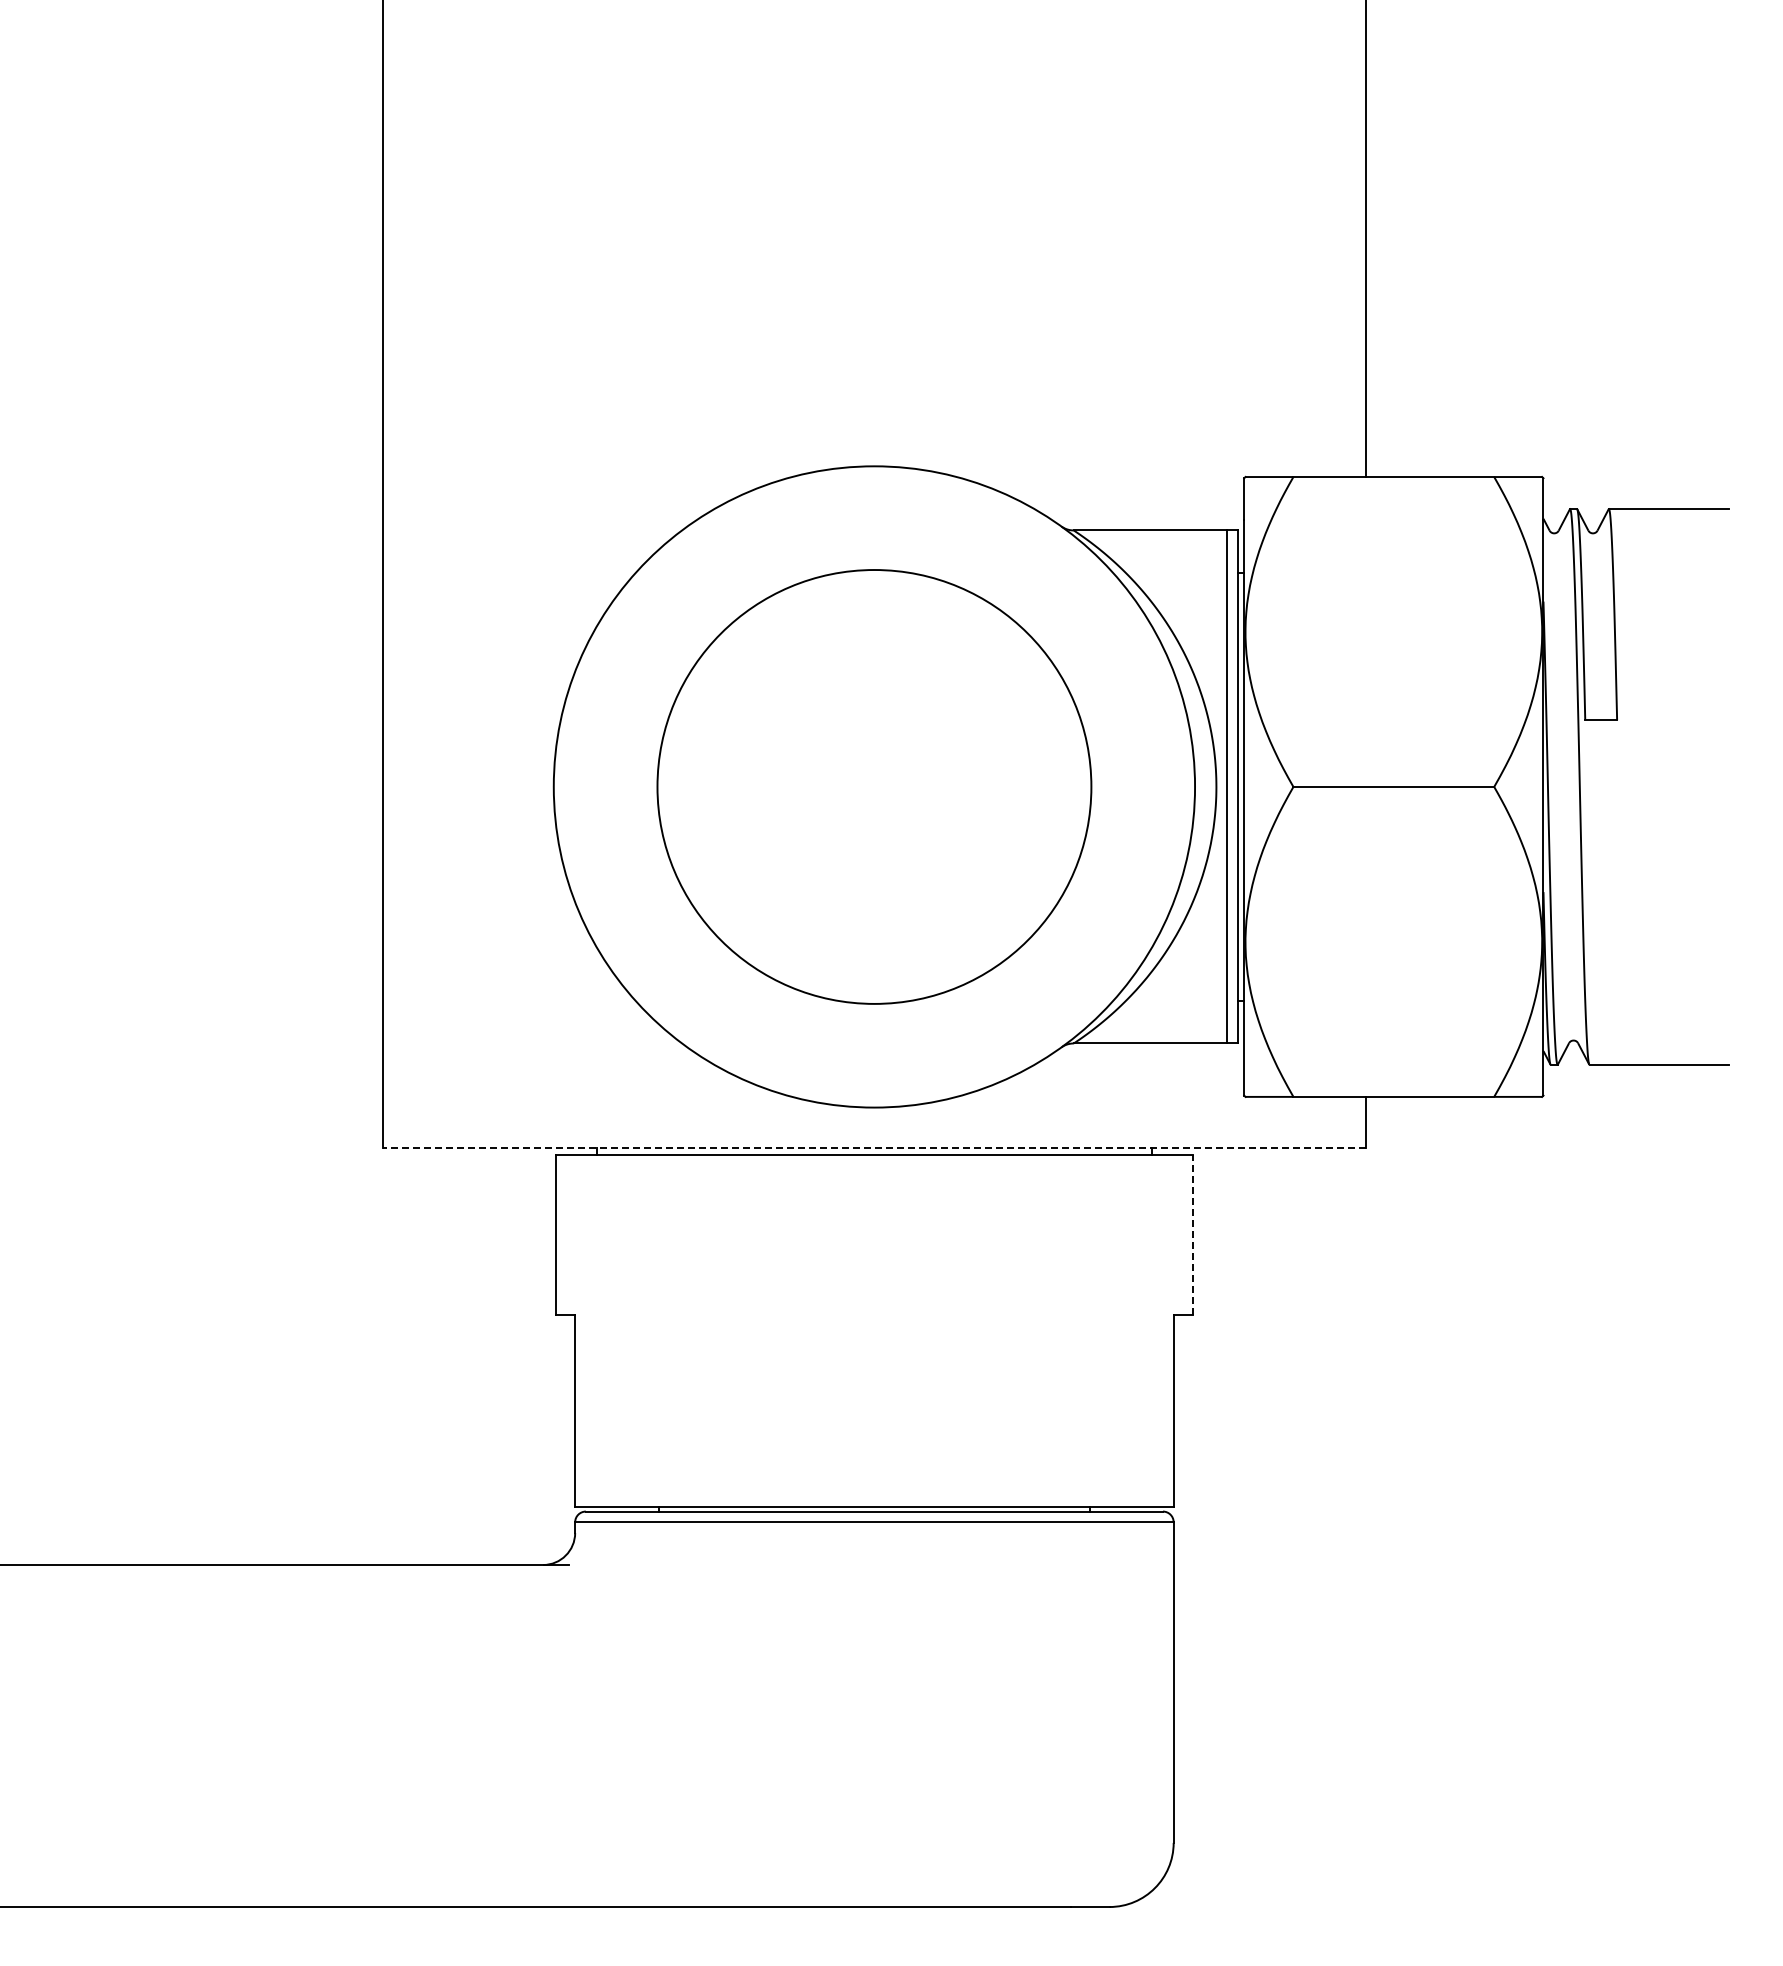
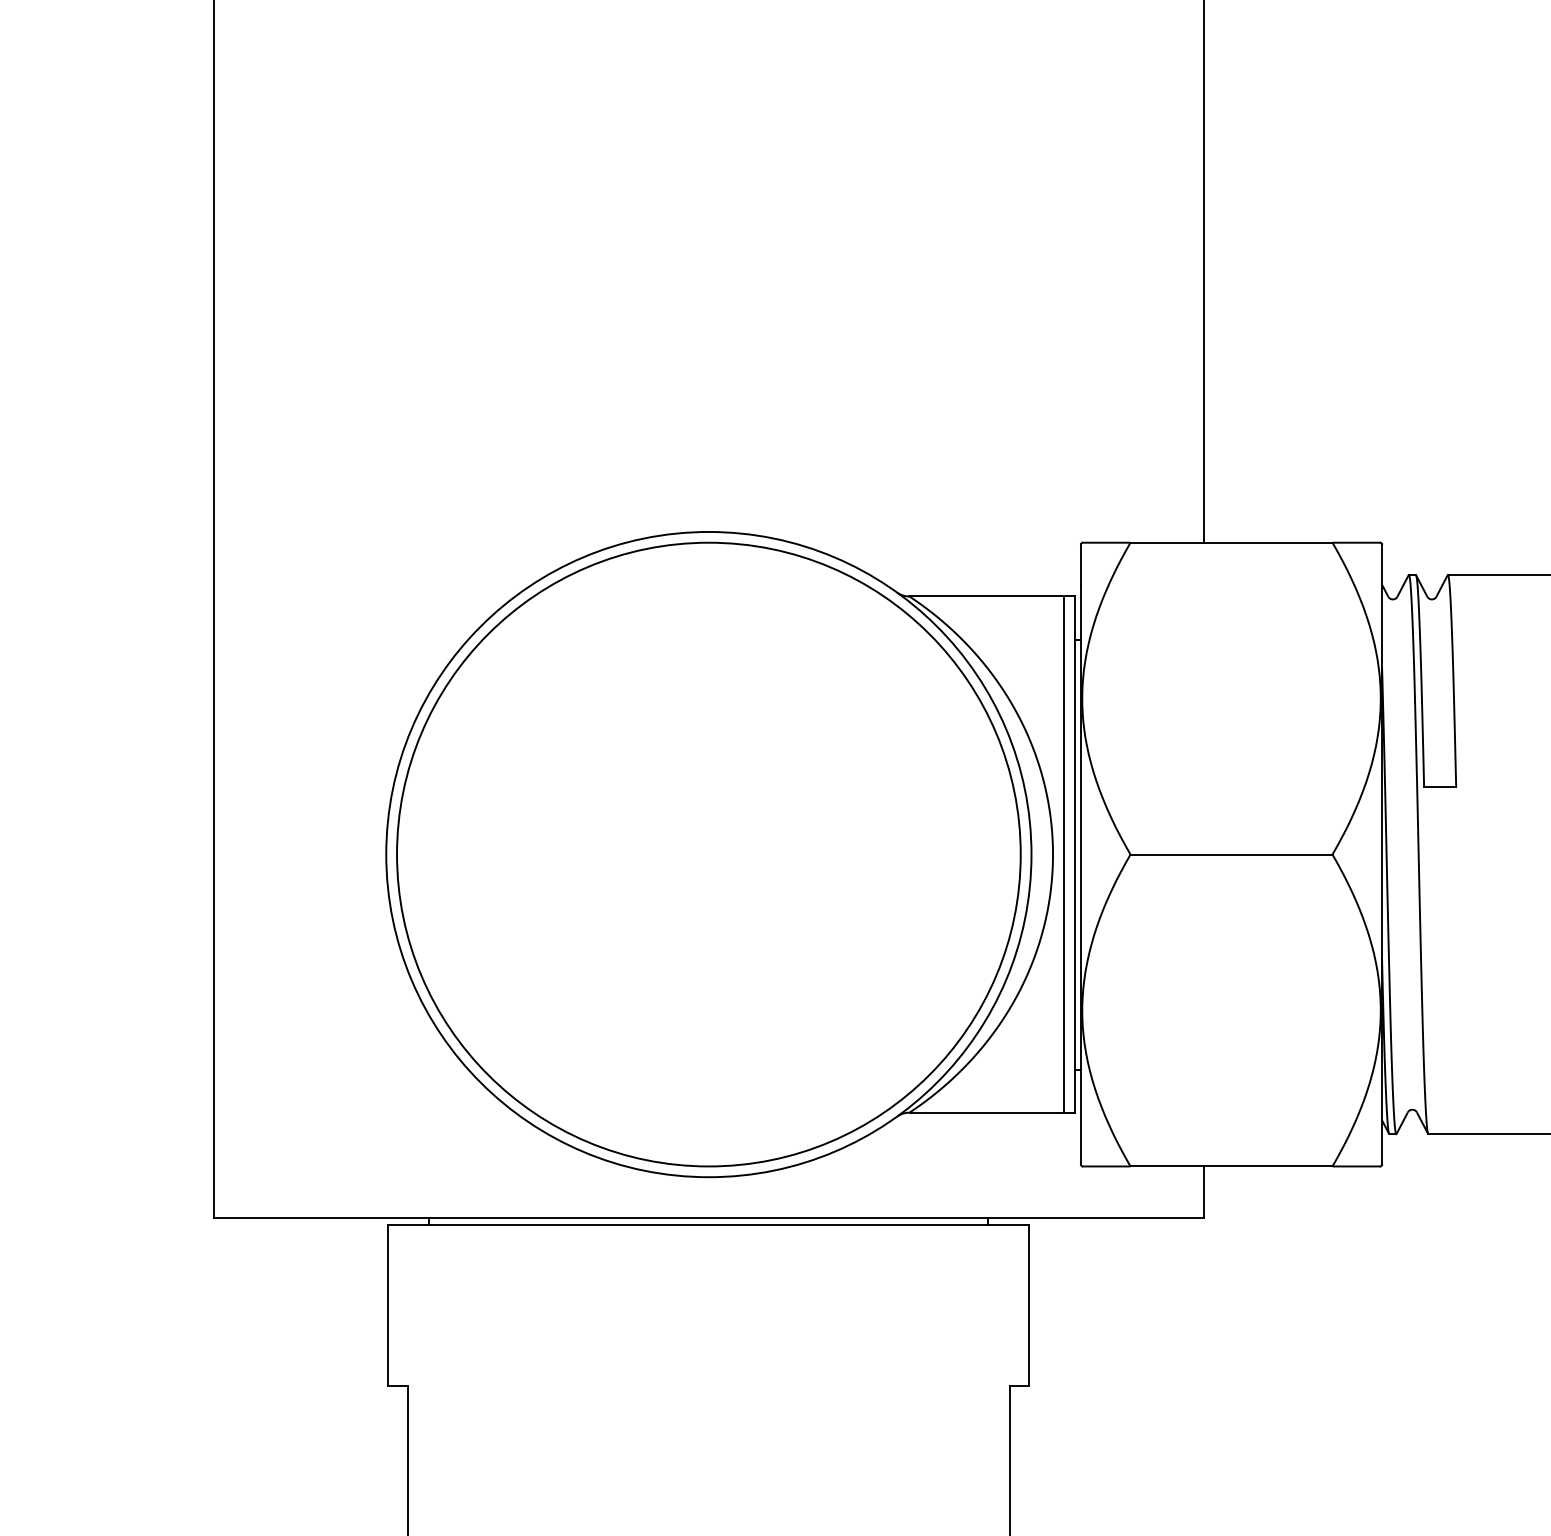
circle: (874, 786) -> (708, 854), size x1.43
line: (874, 1148) -> (708, 1218), dashed -> solid
line: (1192, 1234) -> (1028, 1304), dashed -> solid

